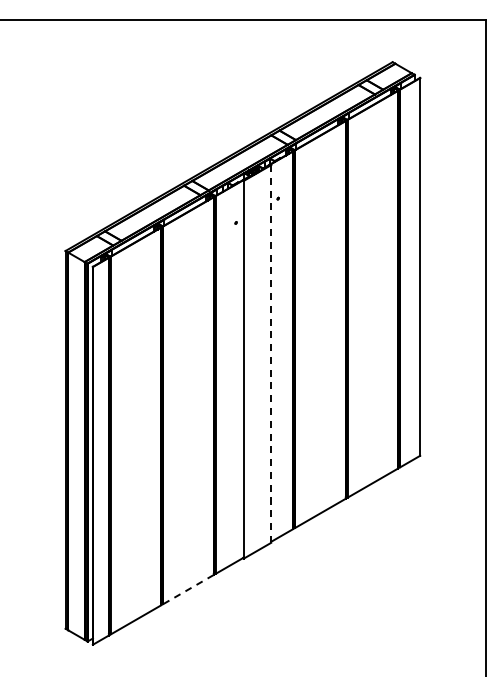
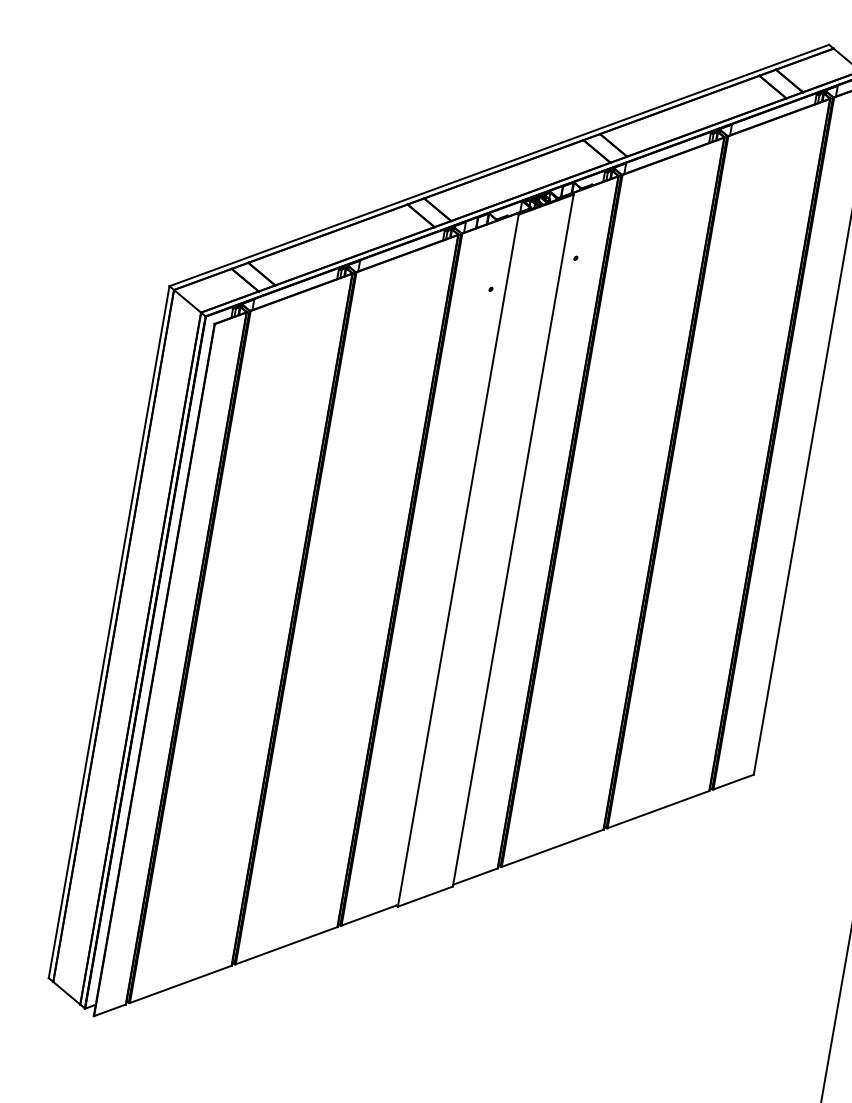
line: (271, 354) -> (513, 541), dashed -> solid
line: (188, 589) -> (286, 945), dashed -> solid

